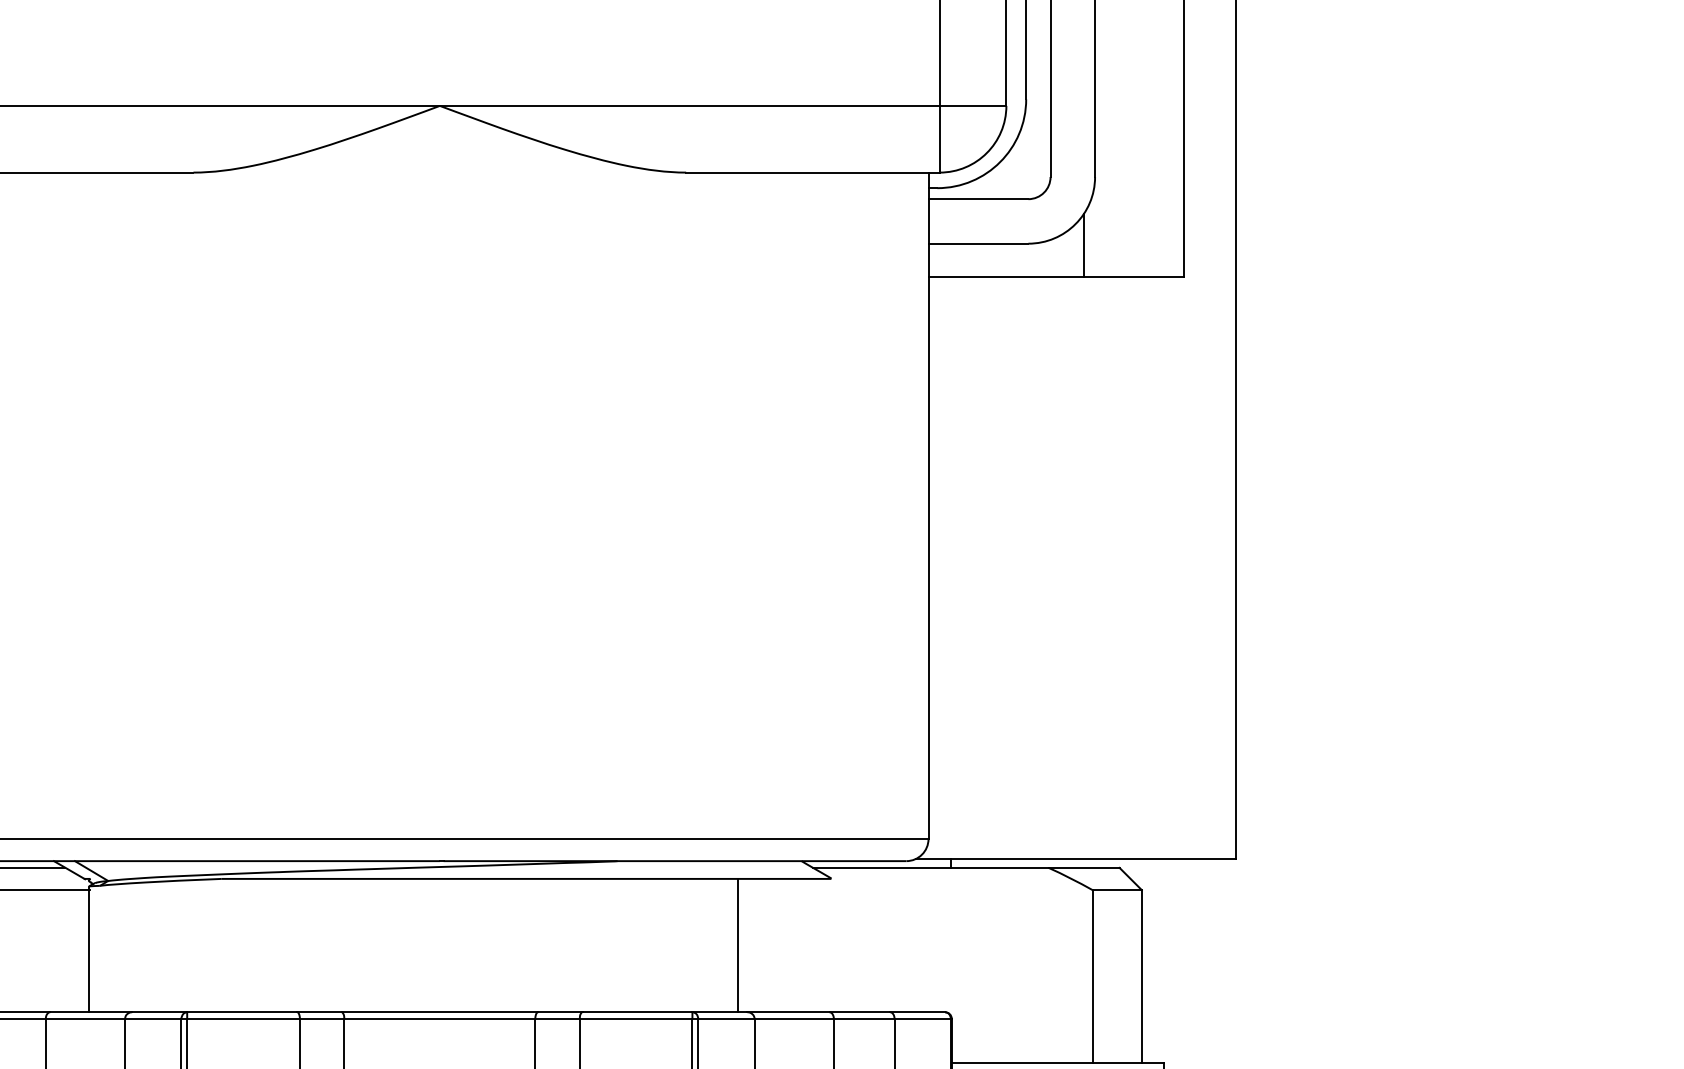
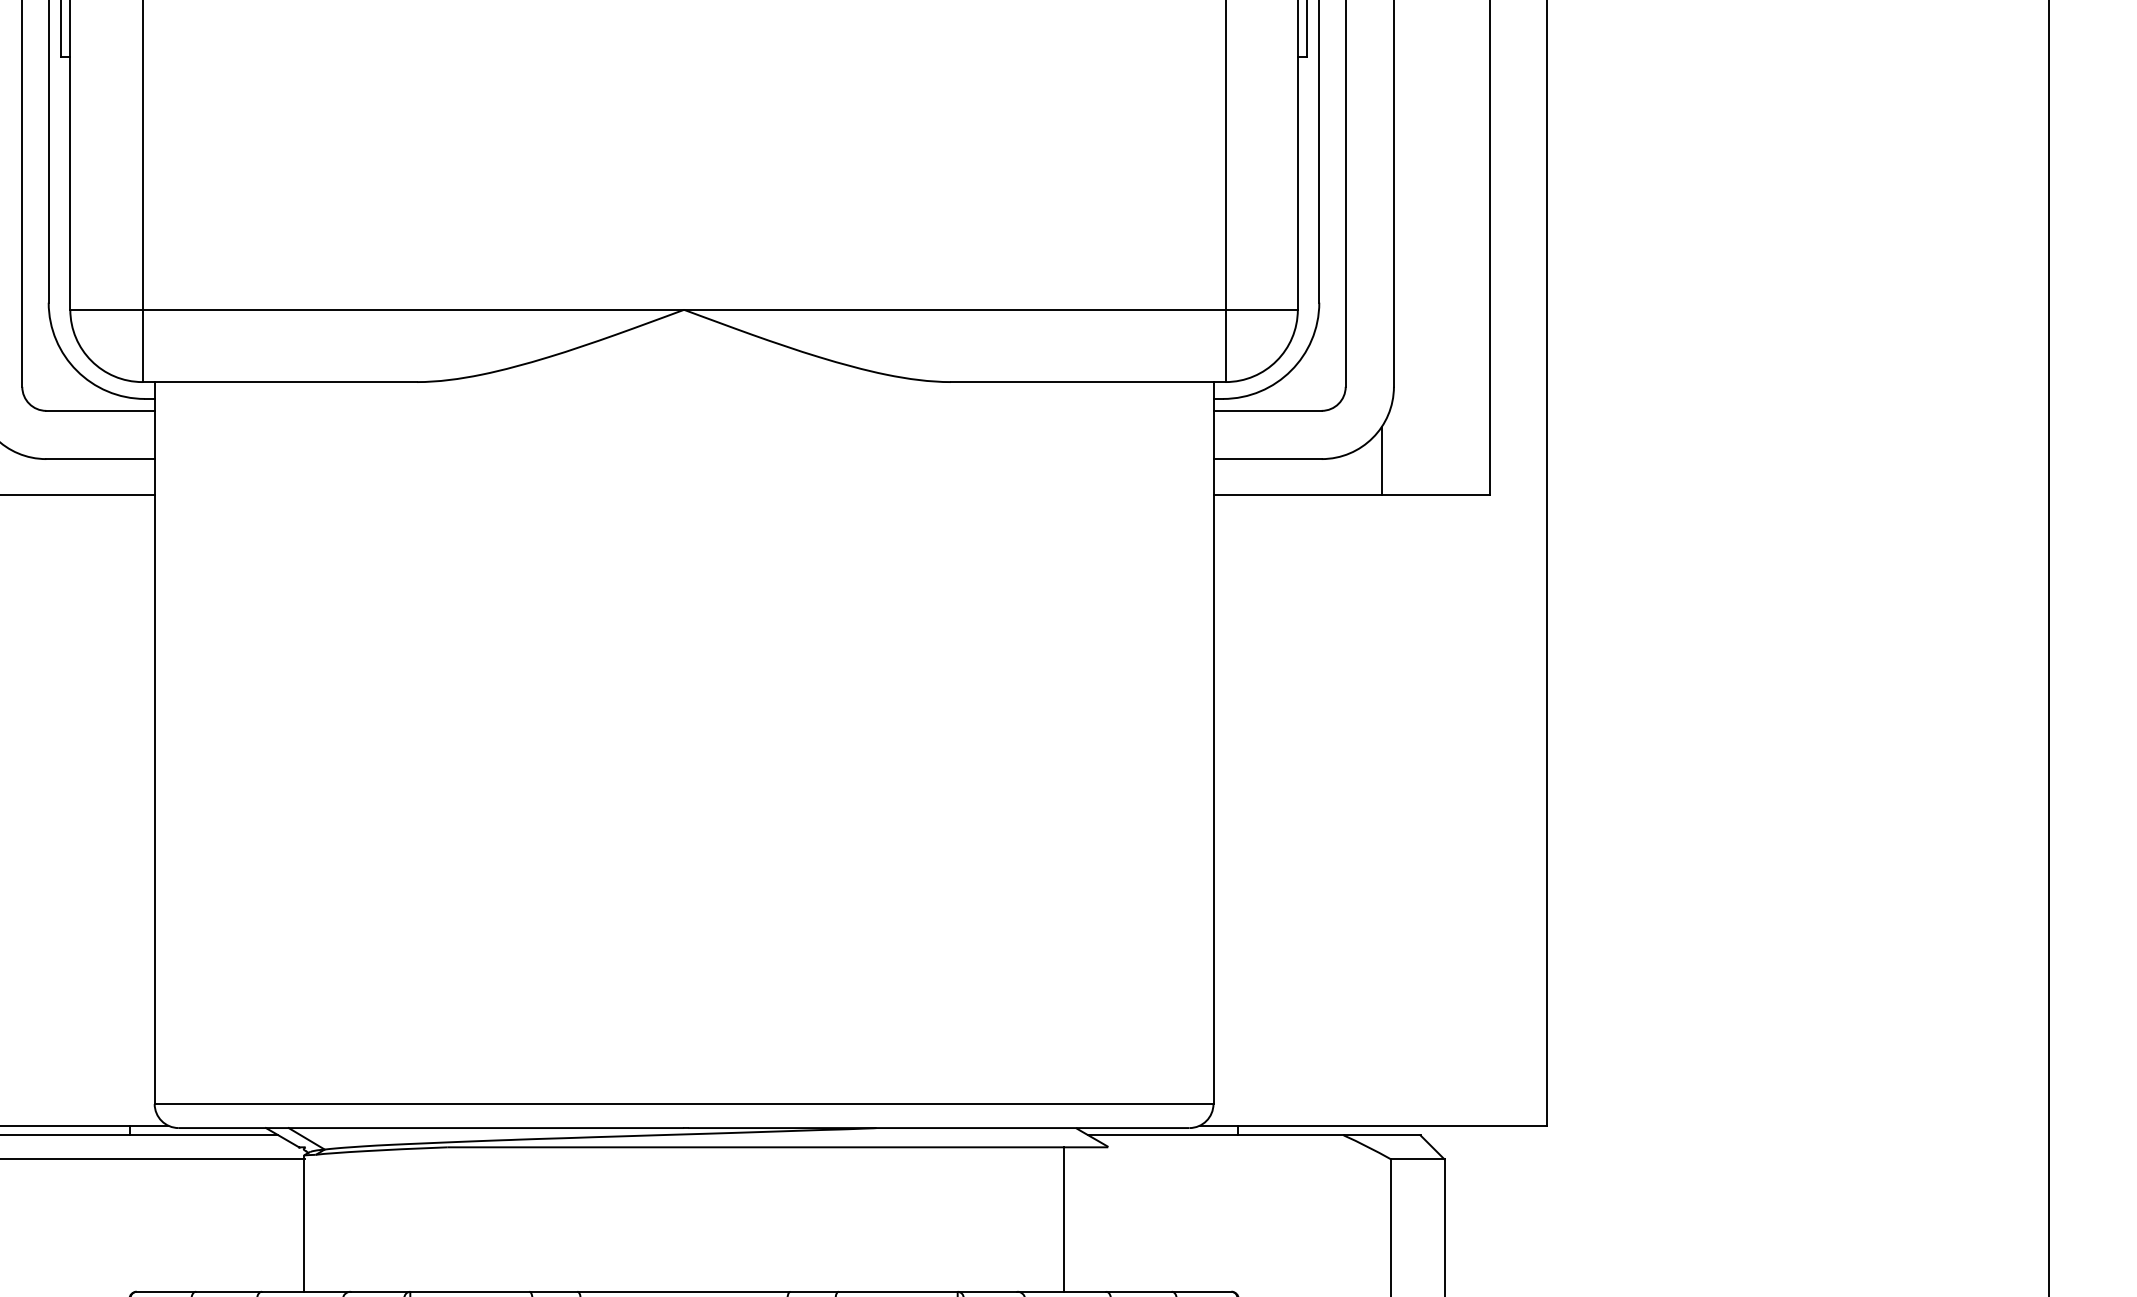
line: (738, 944) -> (1064, 1218), moved

